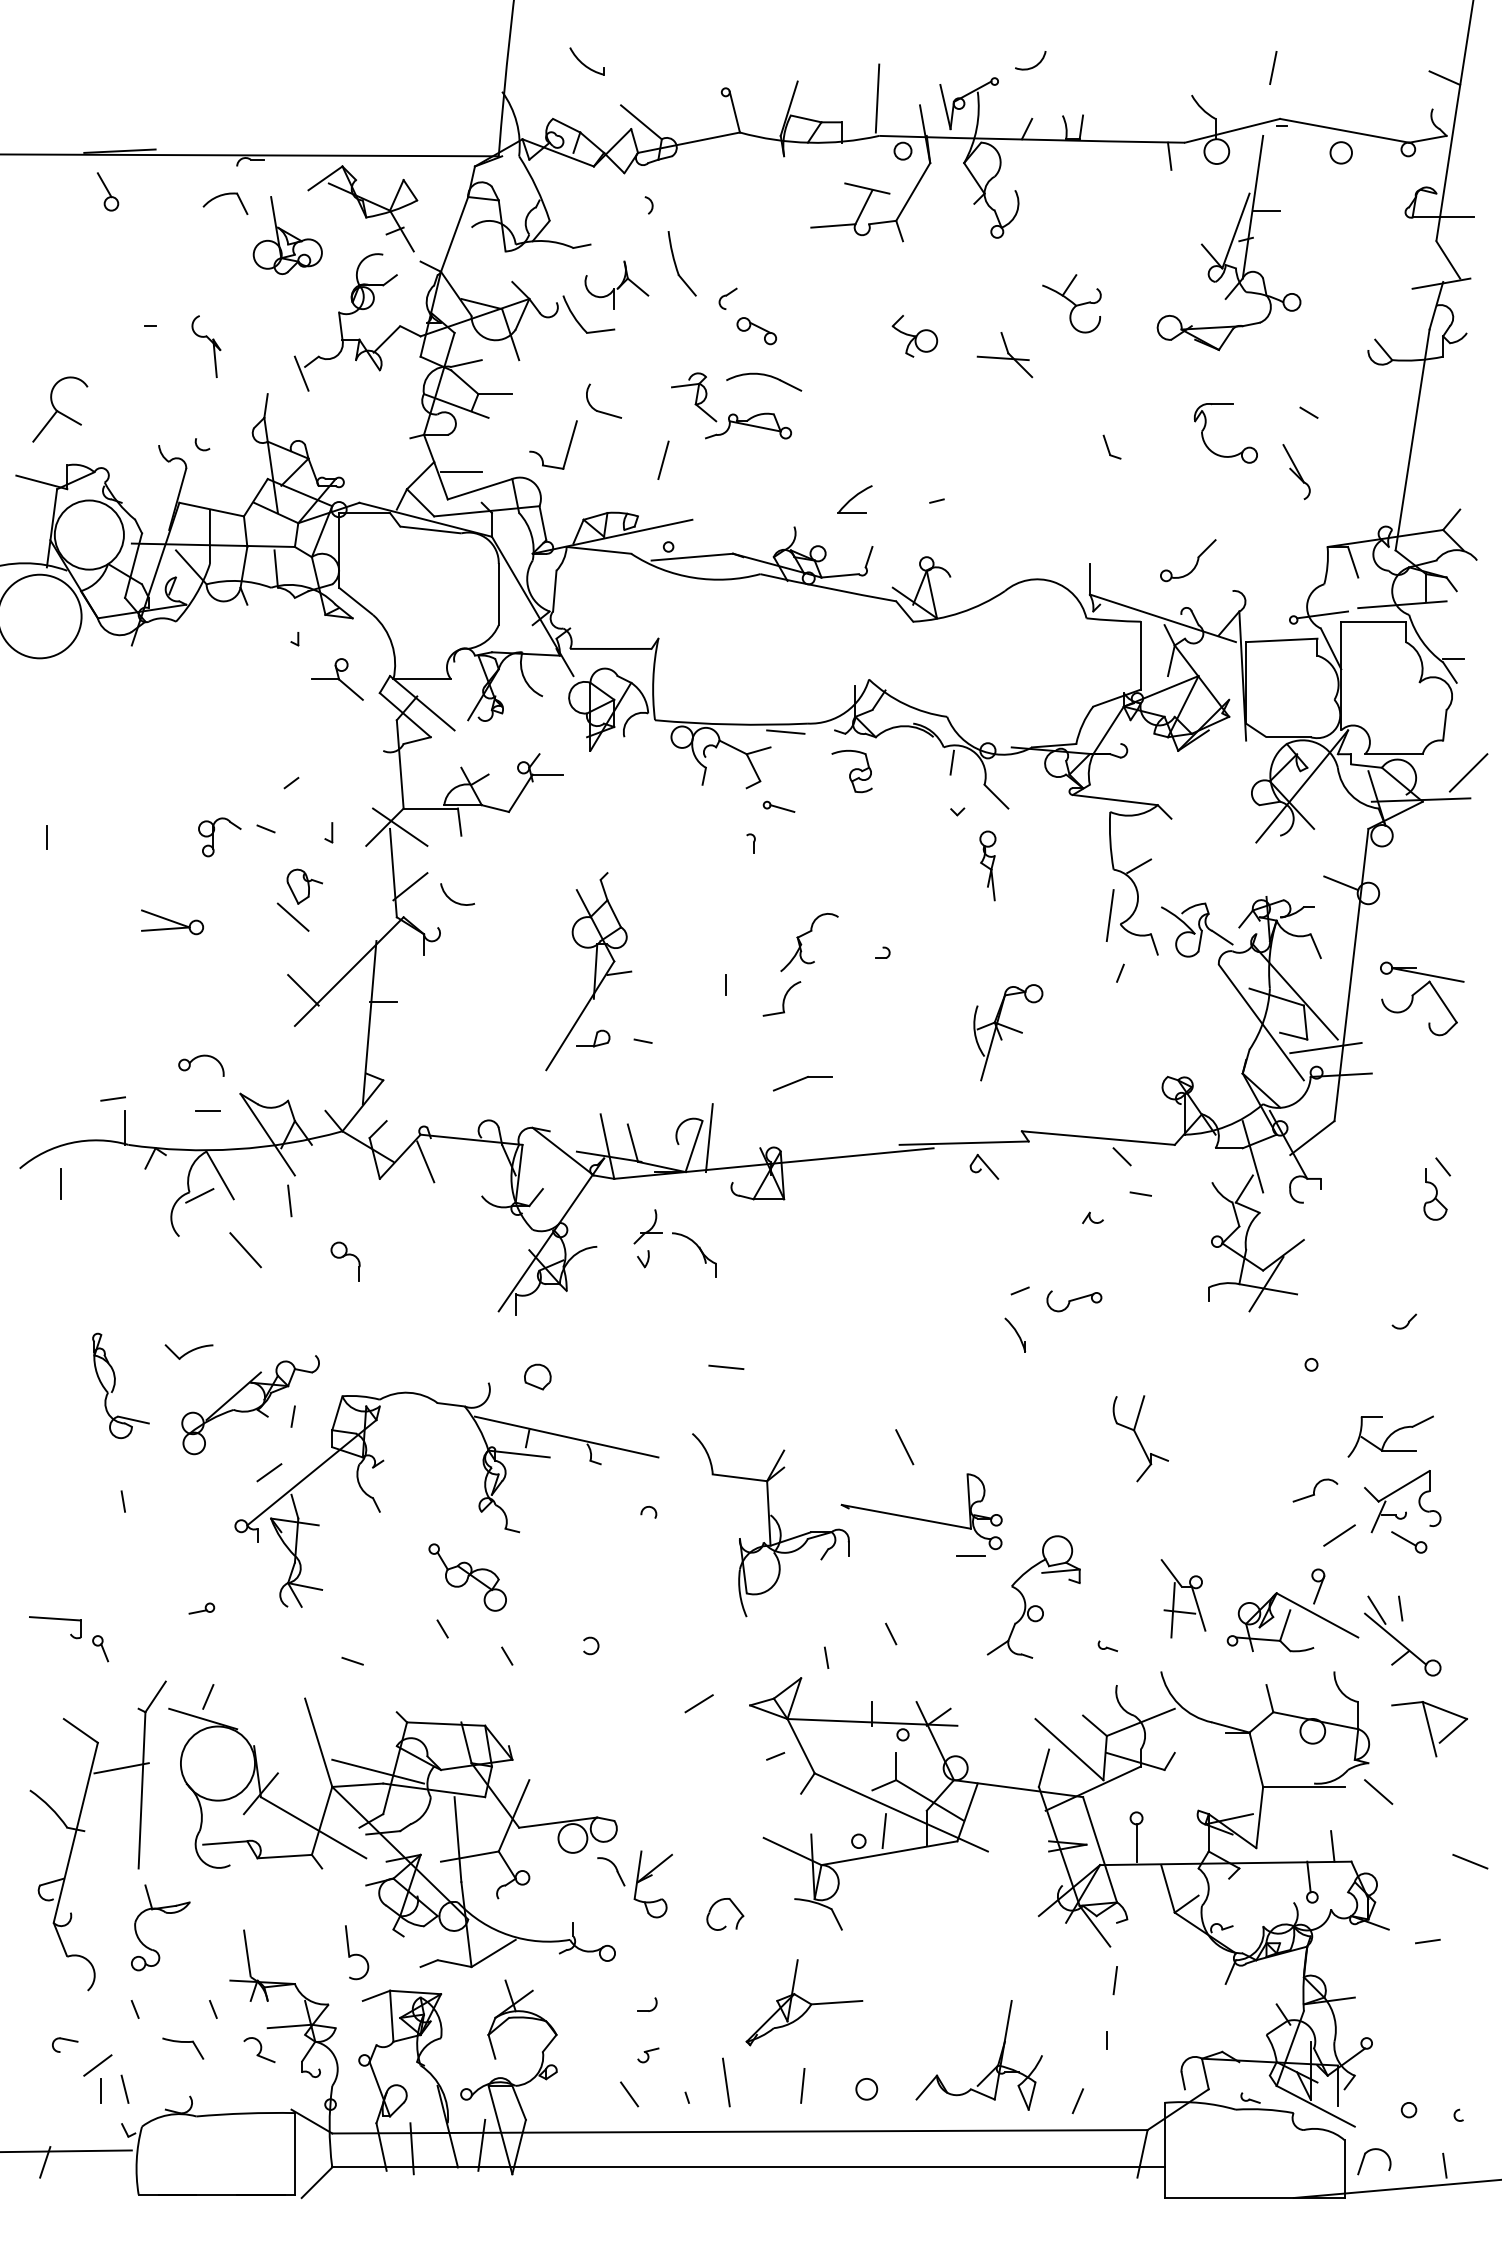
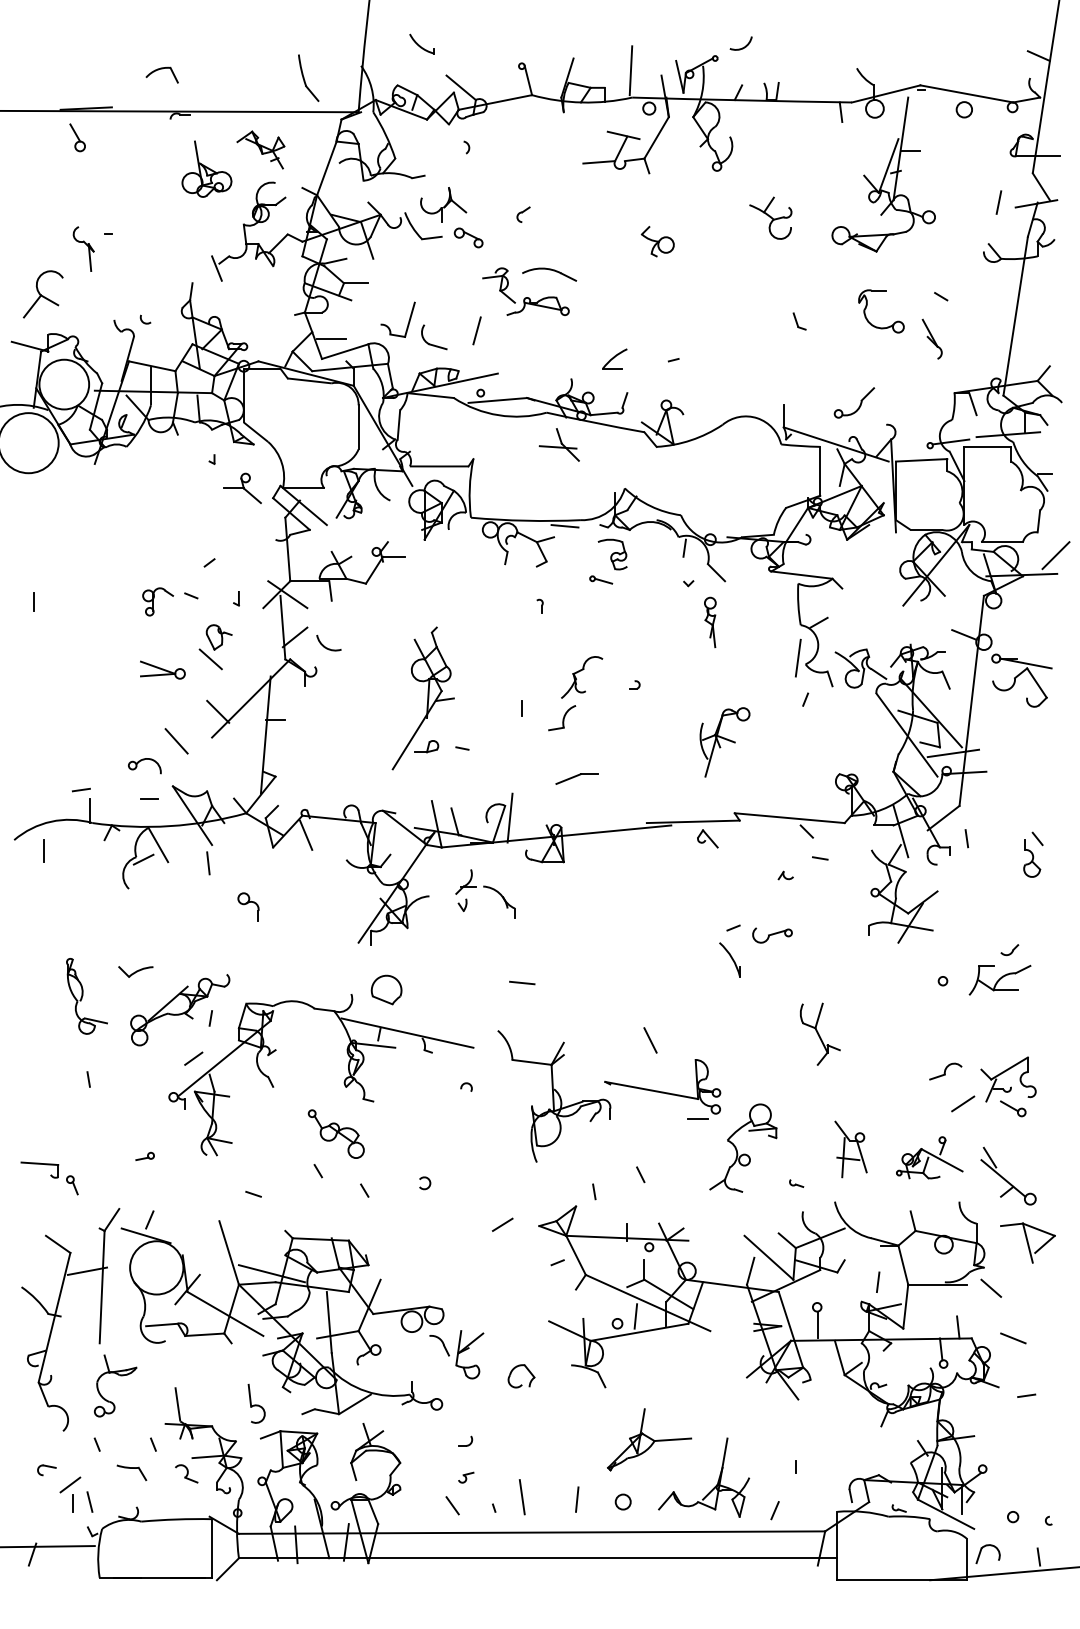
line: (1273, 67) -> (999, 202), moved
part: (225, 195) -> (162, 69), moved
part: (362, 208) -> (260, 149), size x0.6
part: (681, 263) -> (308, 77), moved
part: (756, 331) -> (468, 238), moved
part: (212, 344) -> (88, 247), moved
part: (1004, 355) -> (559, 445), moved
part: (599, 410) -> (431, 343), moved
part: (778, 806) -> (600, 579), moved
part: (172, 922) -> (162, 670), moved
part: (1419, 991) -> (1019, 675), moved
line: (245, 1250) -> (176, 741), moved
part: (1015, 1334) -> (730, 959), size x1.4
part: (537, 1376) -> (386, 989), size x1.6
part: (1390, 1436) -> (999, 980), moved
line: (1400, 1608) -> (966, 838), moved
part: (1292, 1610) -> (929, 1157), size x0.7
line: (1470, 1861) -> (1013, 1338), moved
line: (1114, 1980) -> (877, 1282), moved
part: (804, 2002) -> (649, 1439), moved

